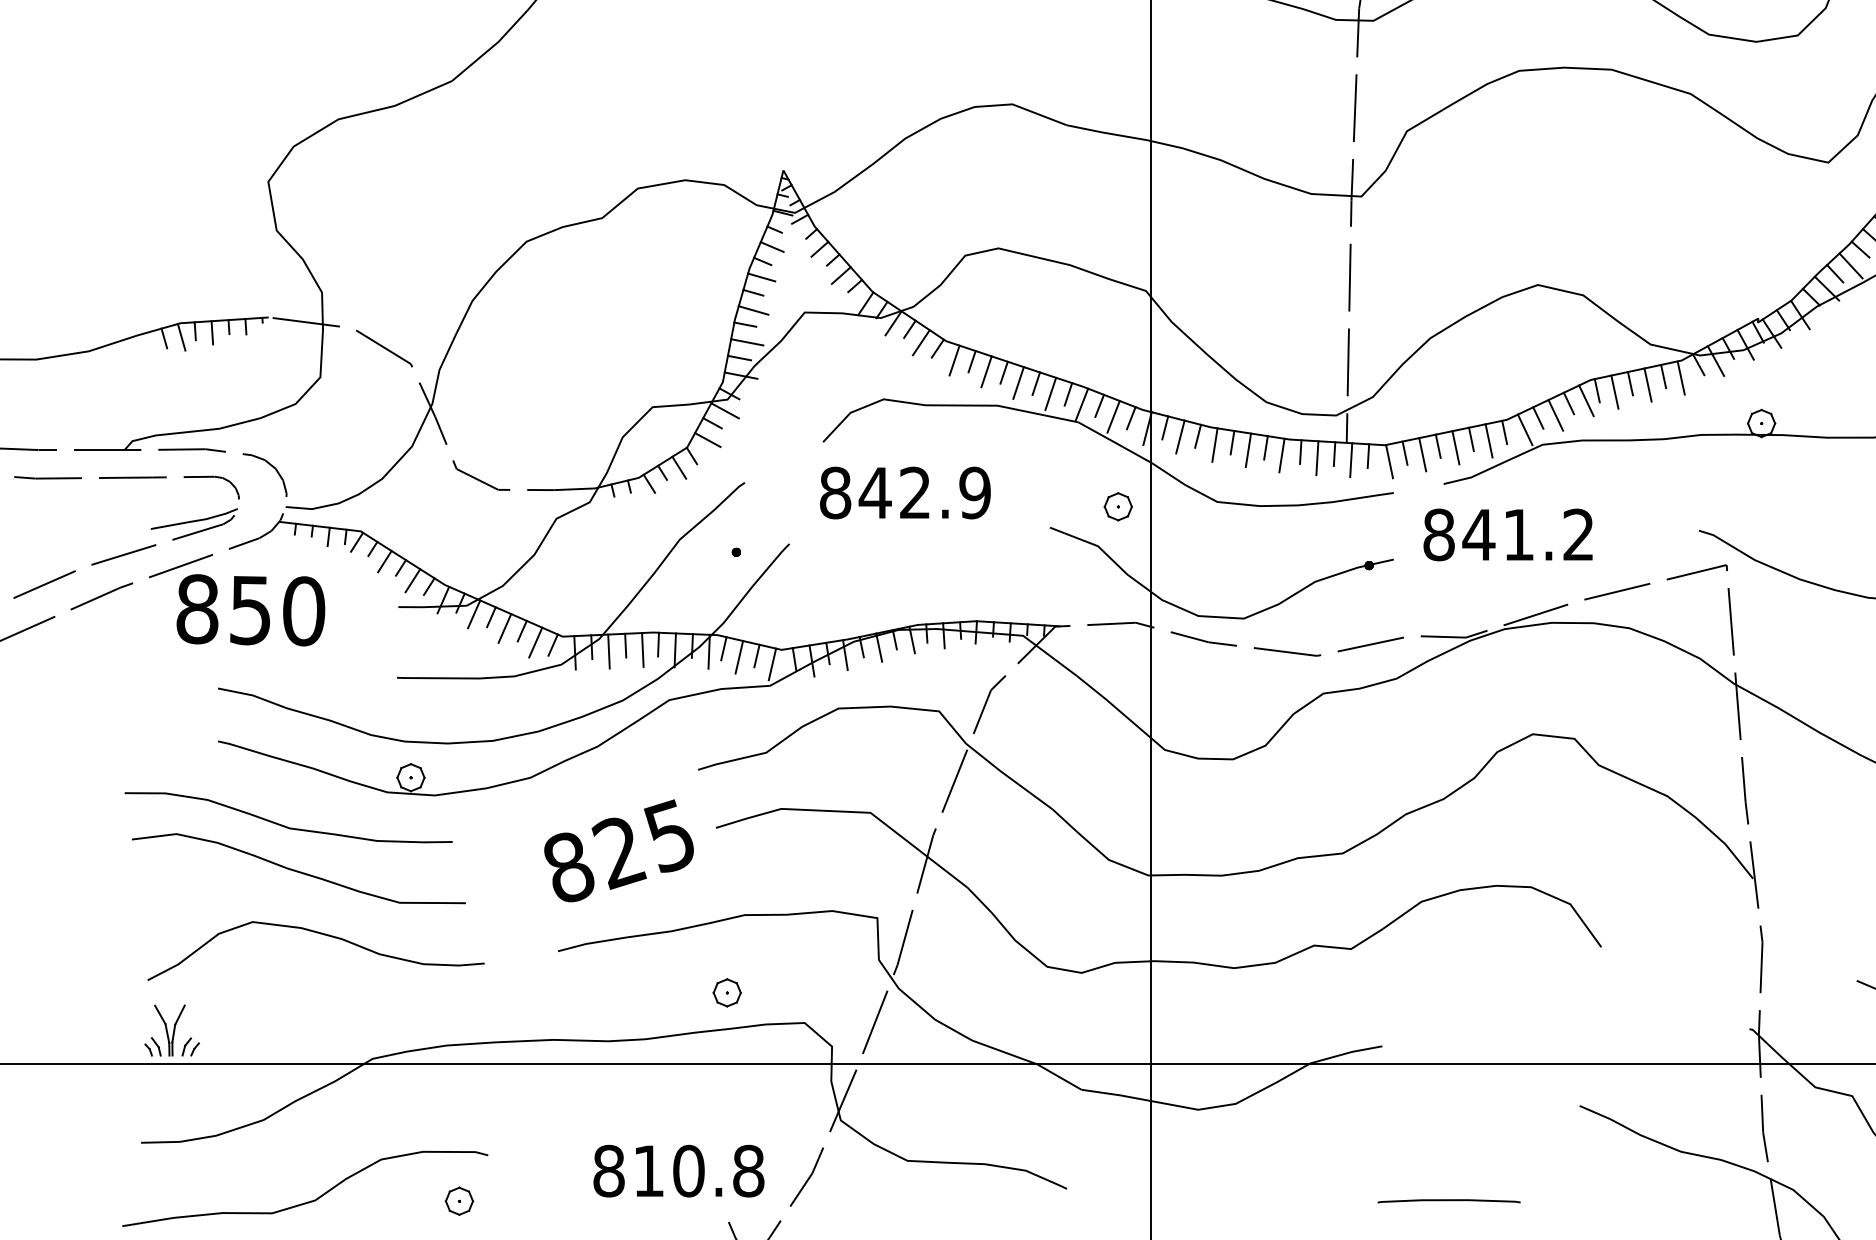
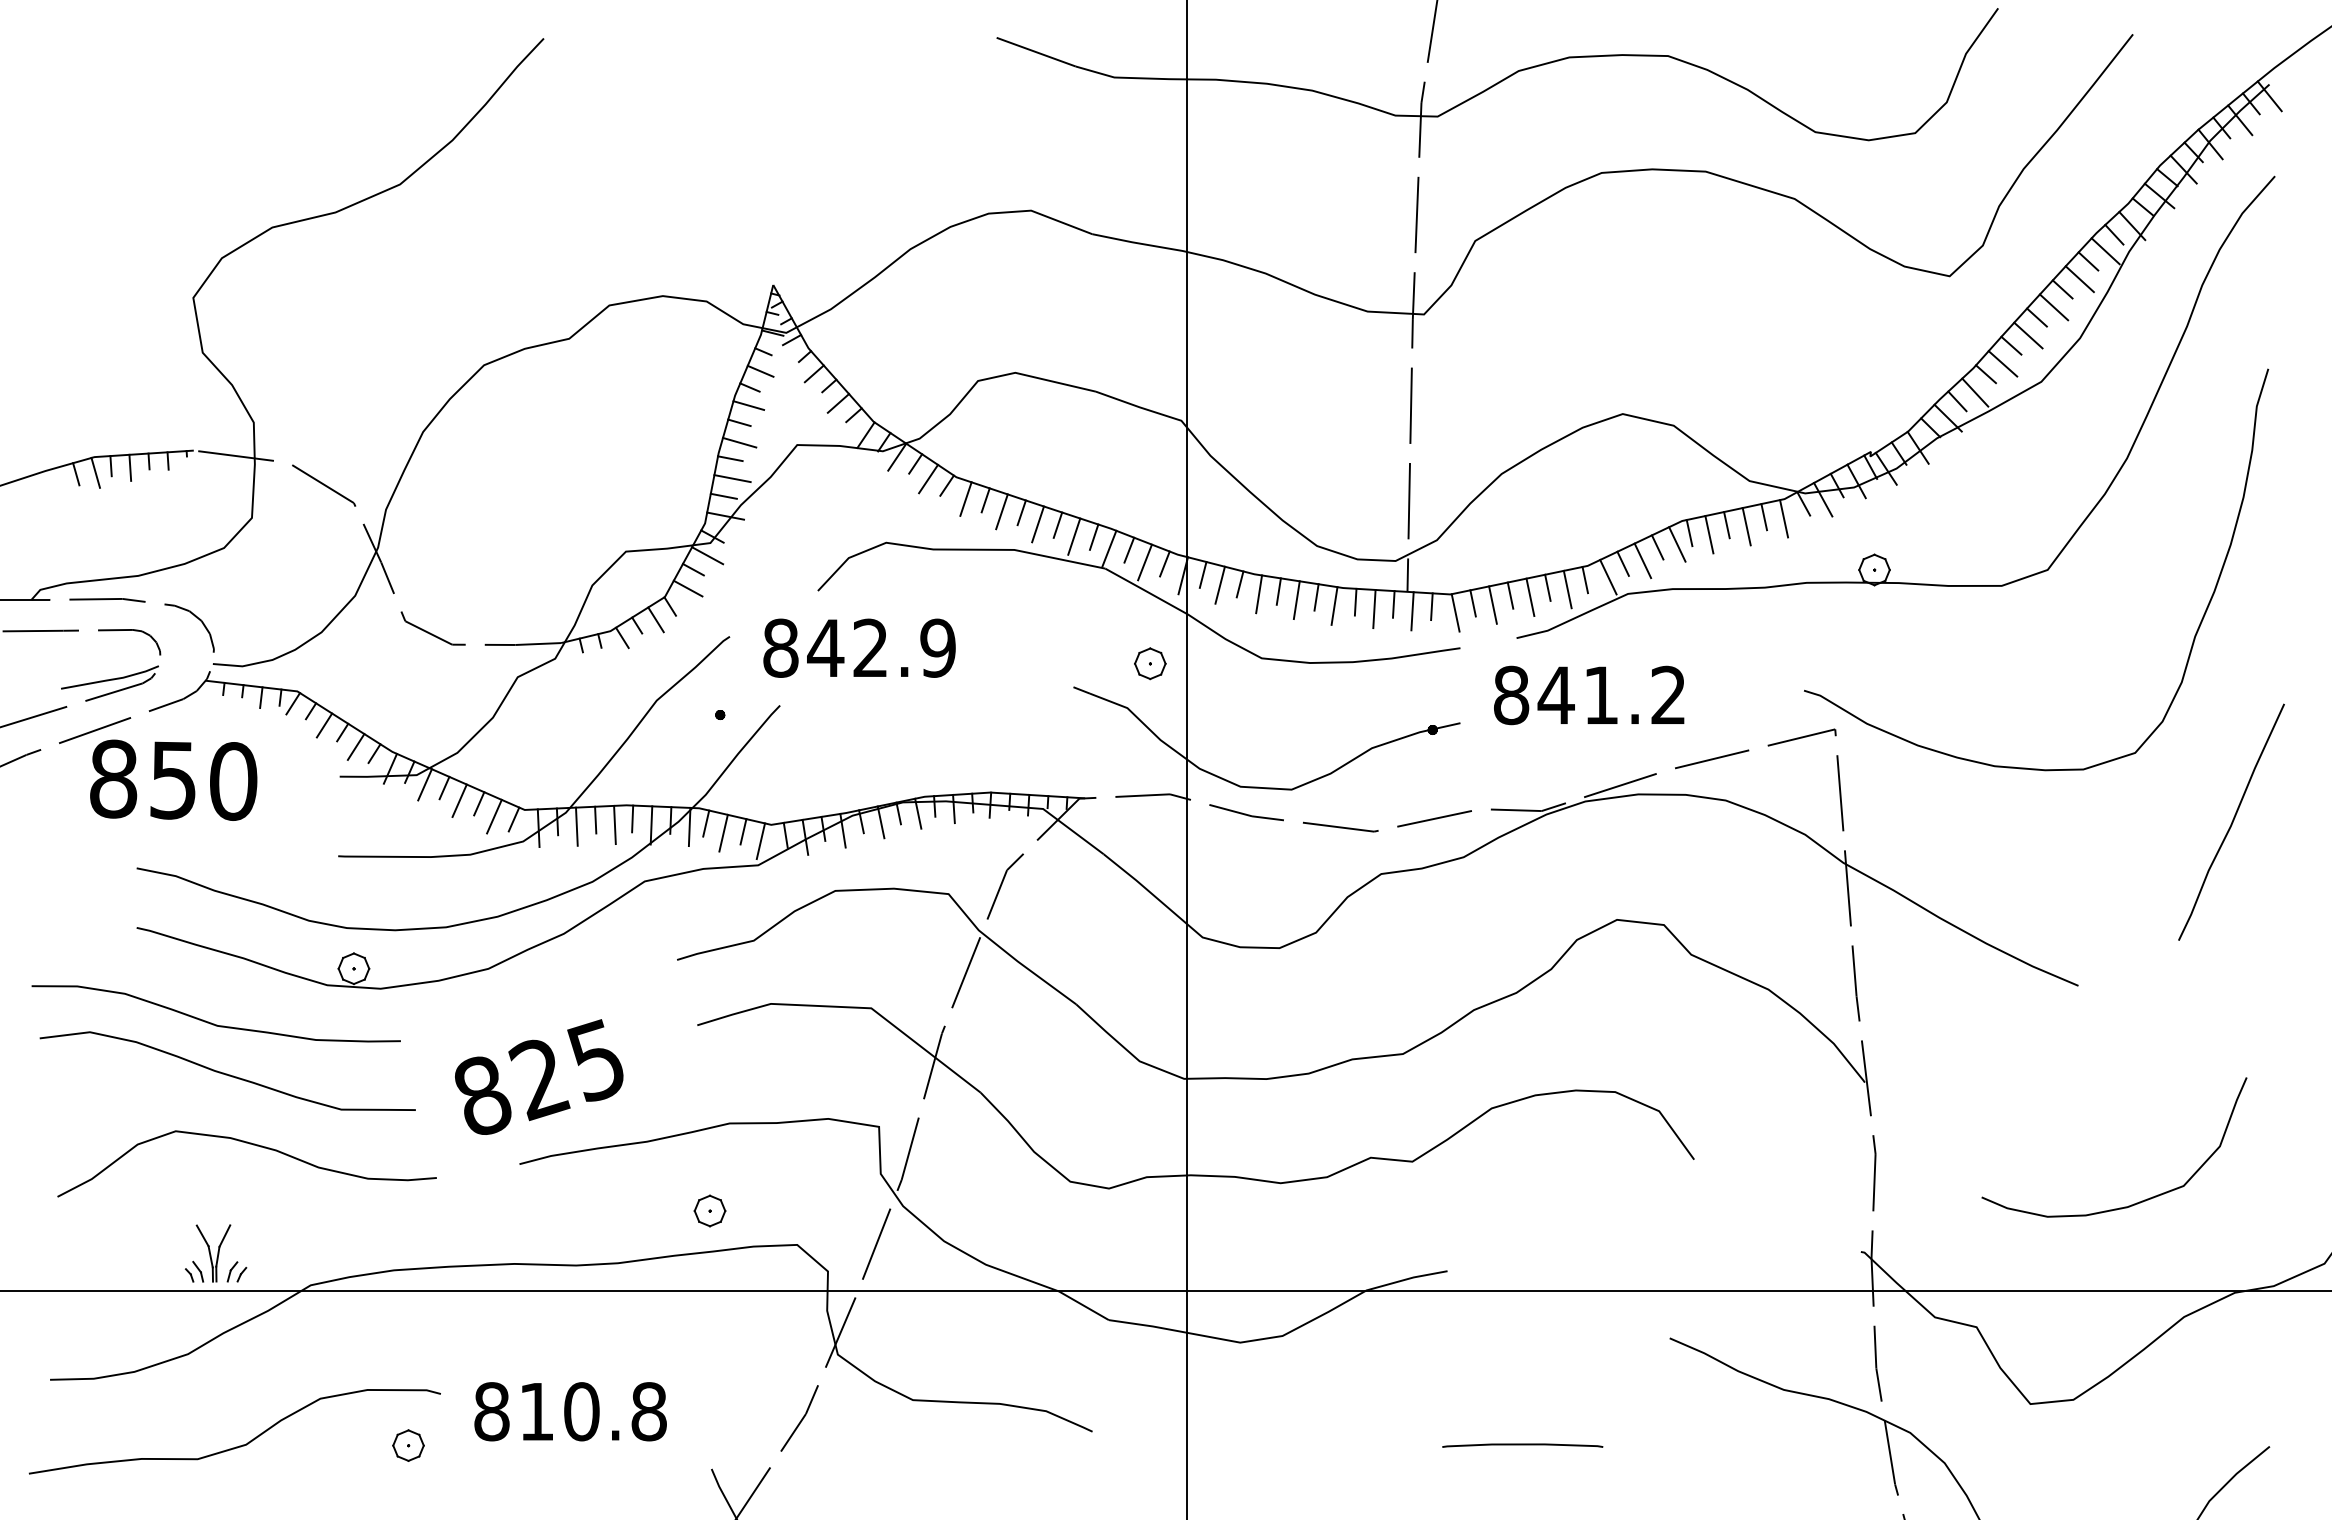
text: (905, 492) -> (859, 647), moved
text: (619, 850) -> (539, 1076), moved
part: (172, 1030) -> (216, 1253), moved
text: (678, 1170) -> (570, 1411), moved

